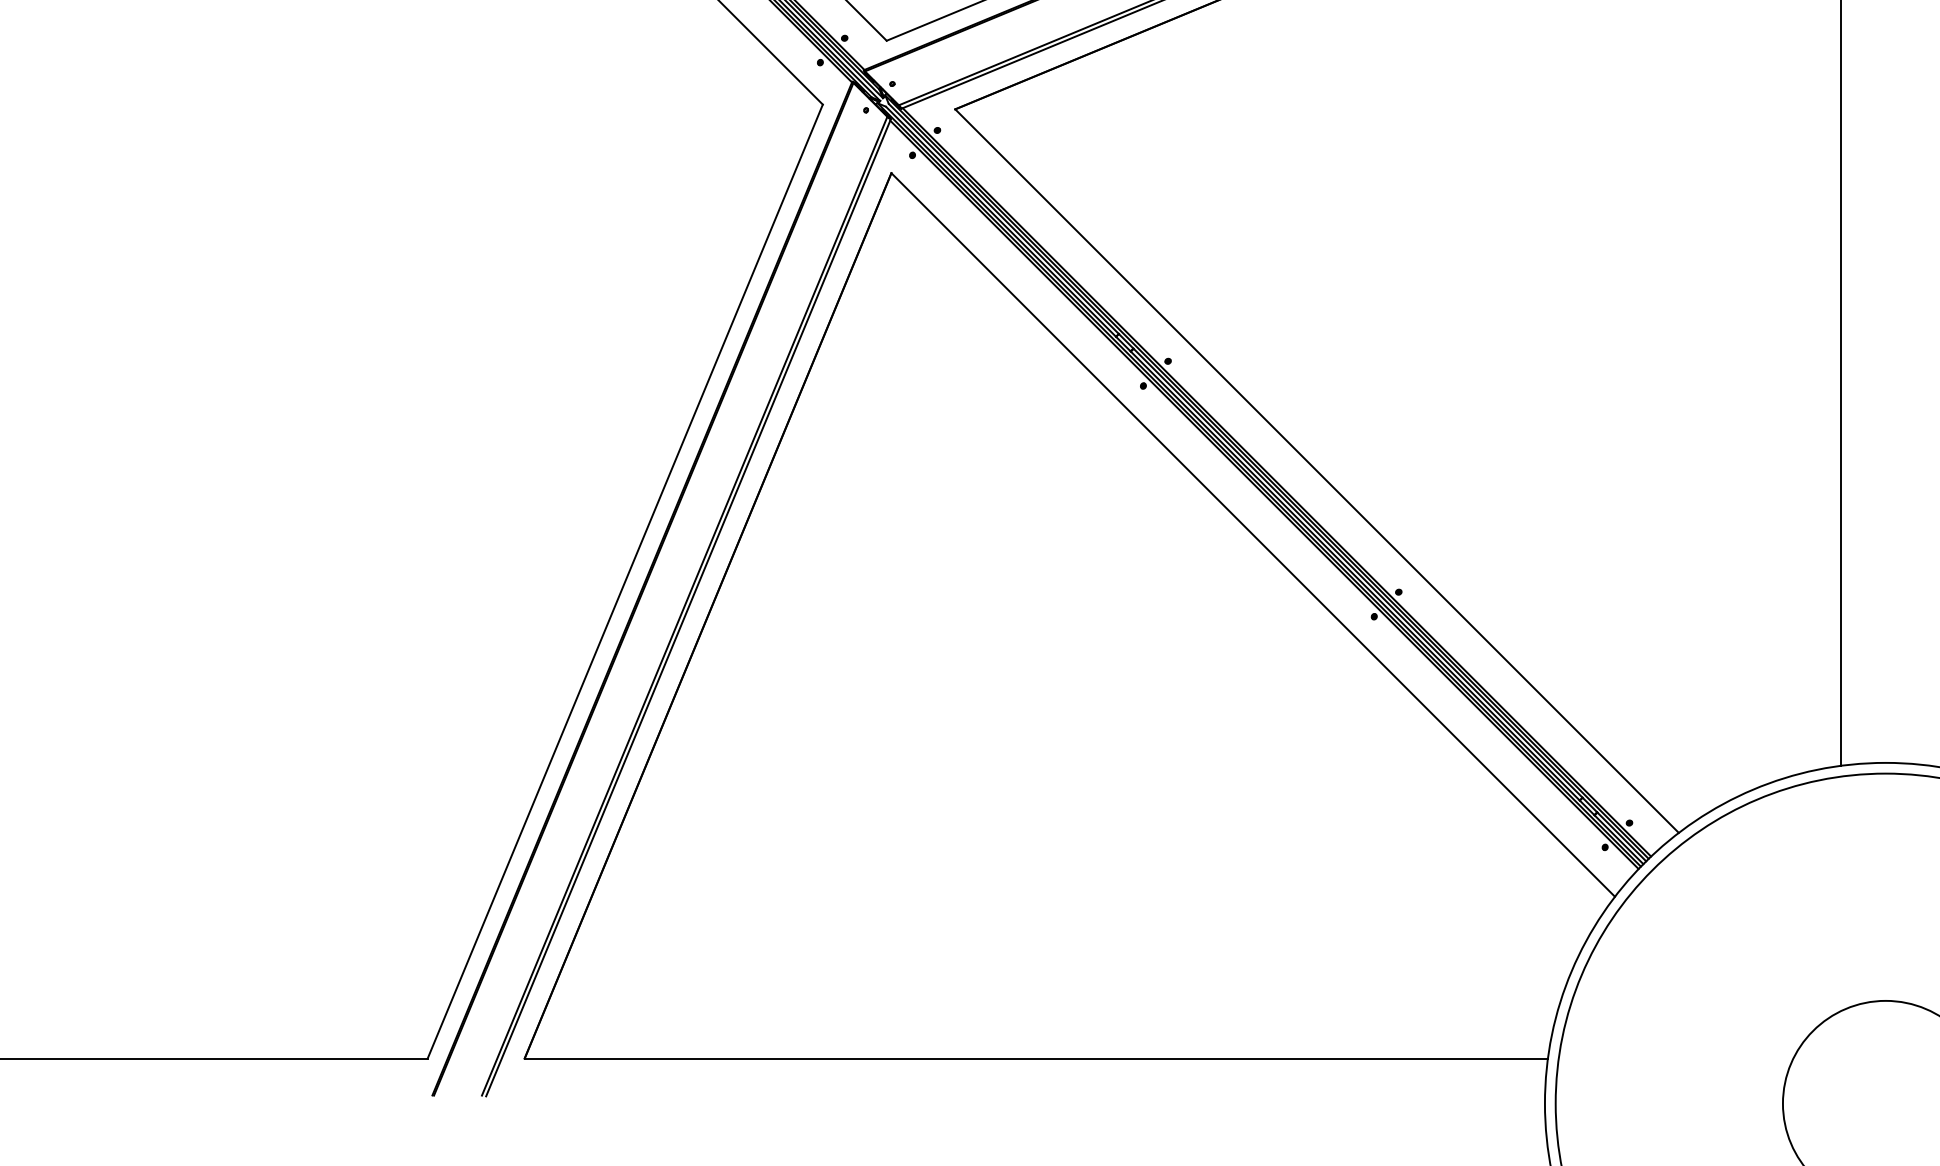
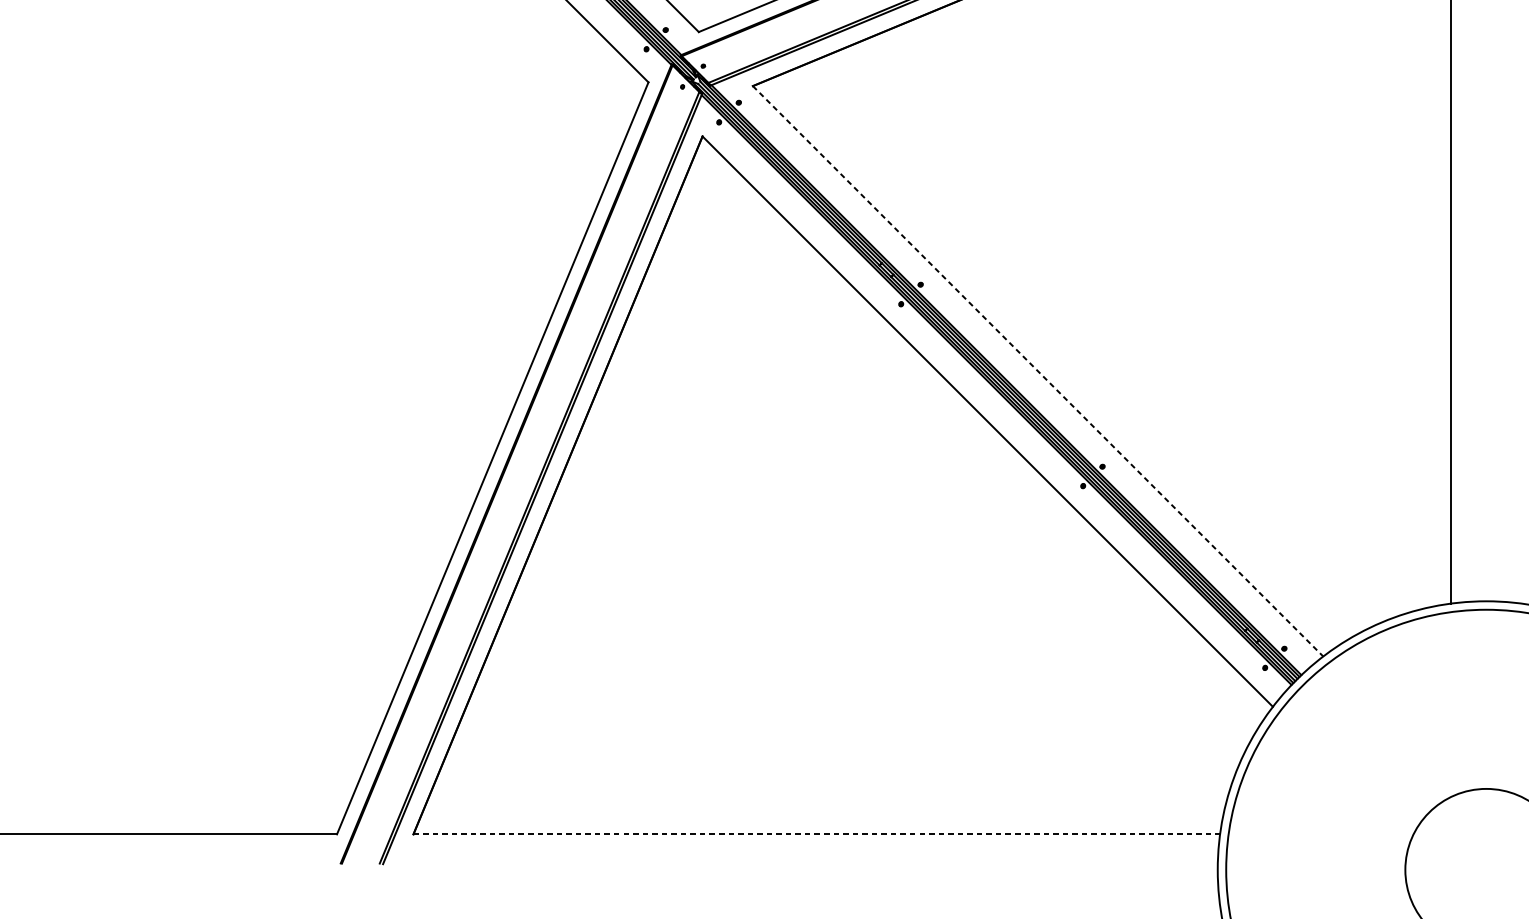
line: (1317, 471) -> (1038, 371), solid -> dashed
line: (1036, 1058) -> (816, 834), solid -> dashed

